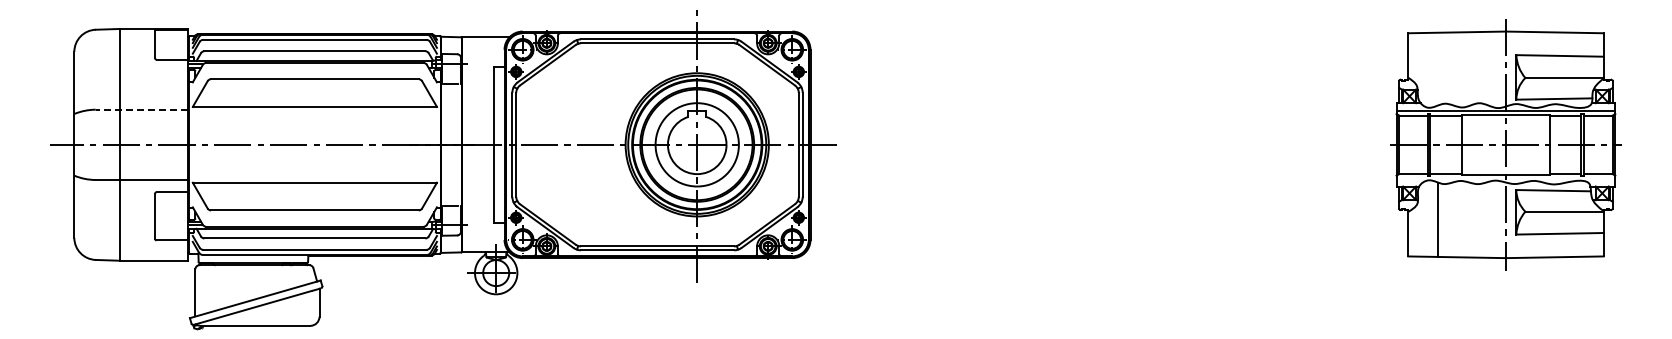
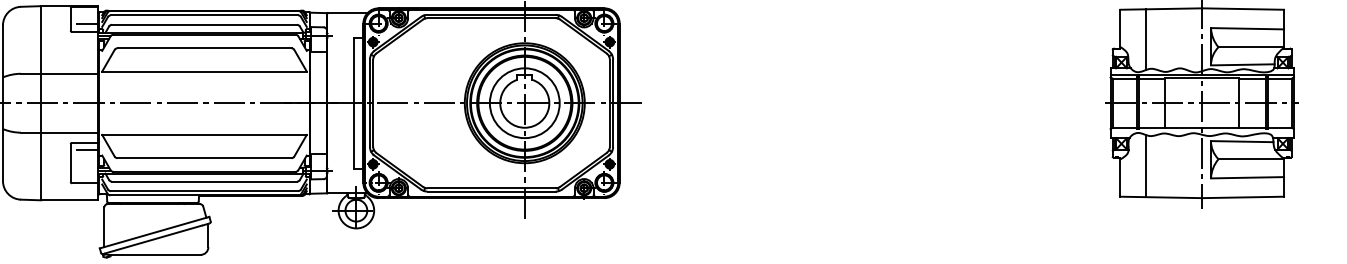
line: (175, 49) -> (87, 23), added
line: (1438, 68) -> (1145, 39), added
line: (141, 109) -> (59, 73), dashed -> solid
line: (175, 200) -> (87, 149), added

